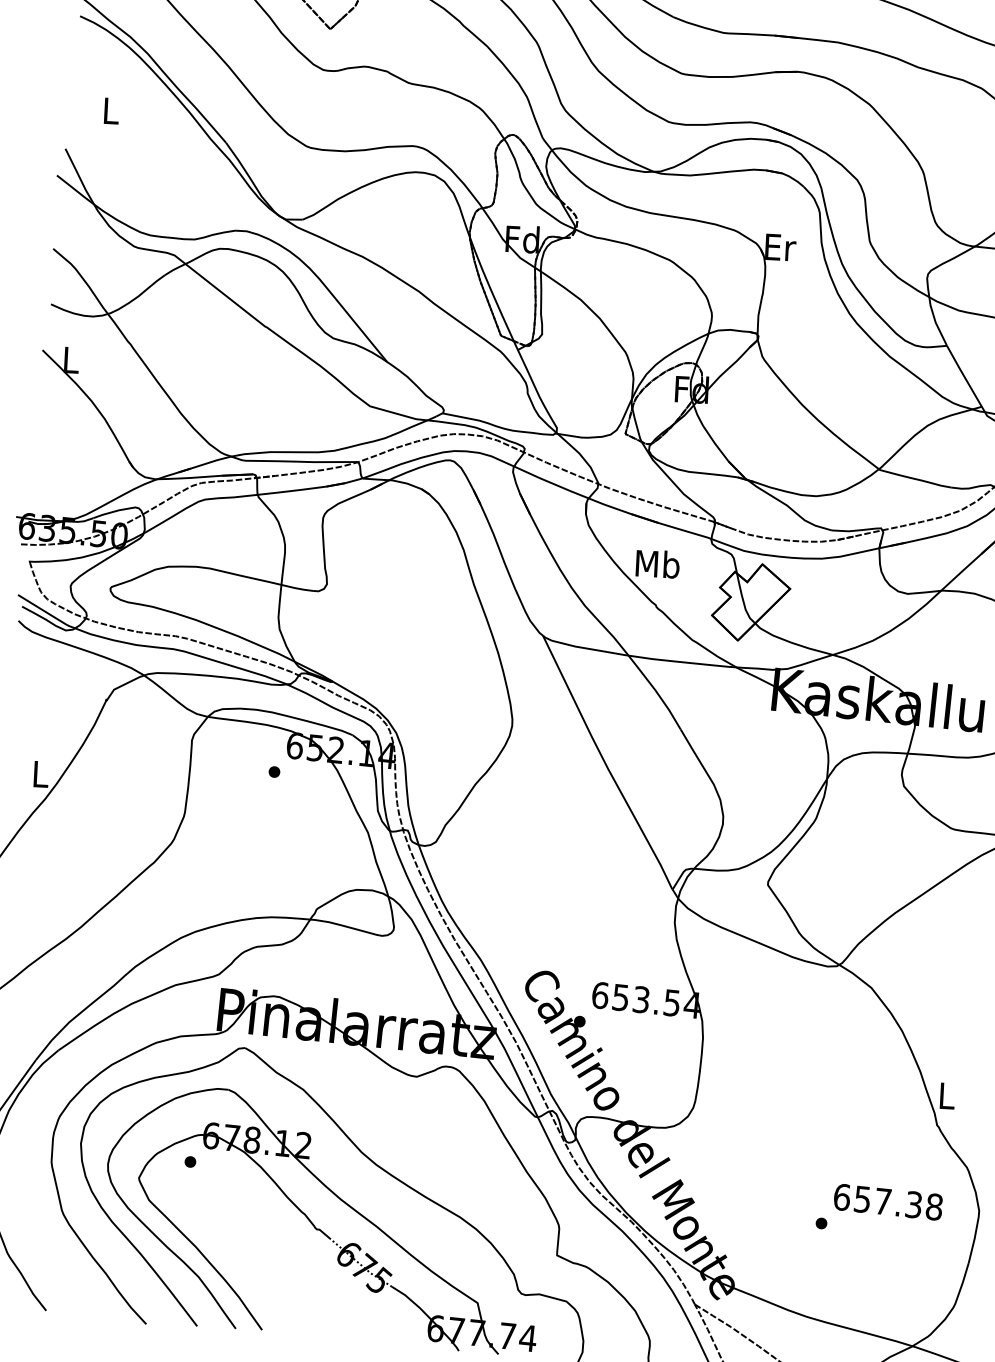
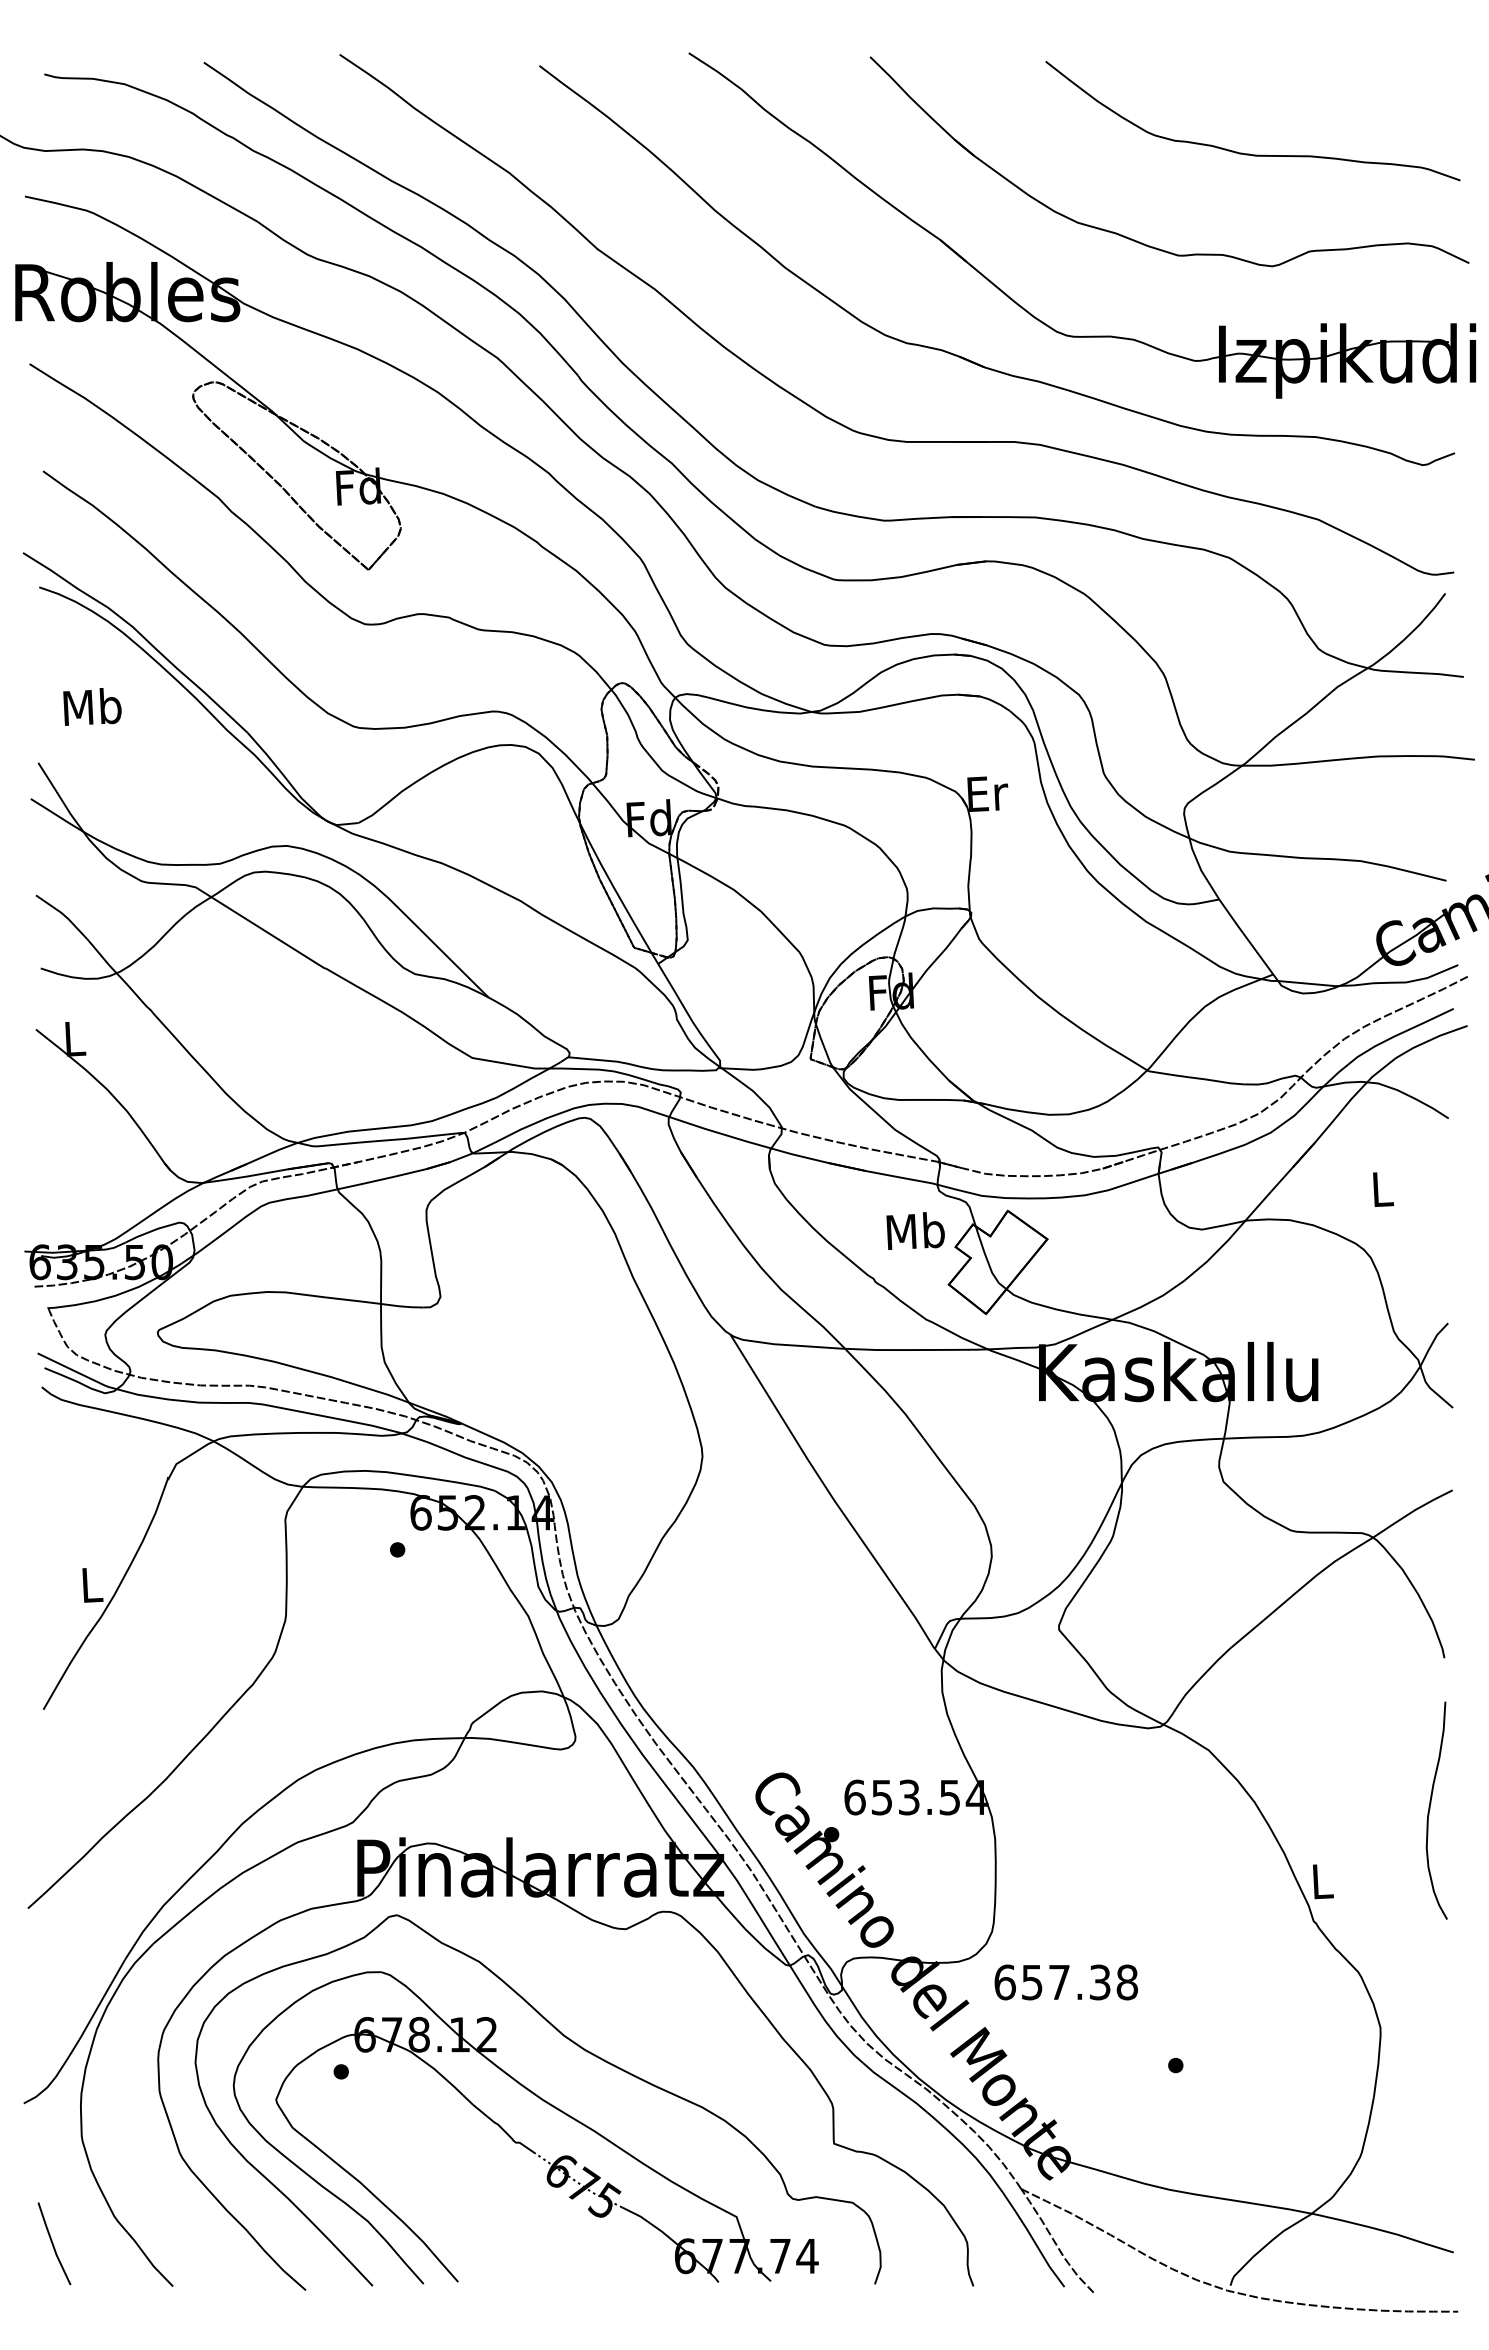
text: (110, 110) -> (92, 706), L -> Mb
text: (657, 563) -> (915, 1230), moved
text: (887, 1202) -> (1065, 1982), moved

